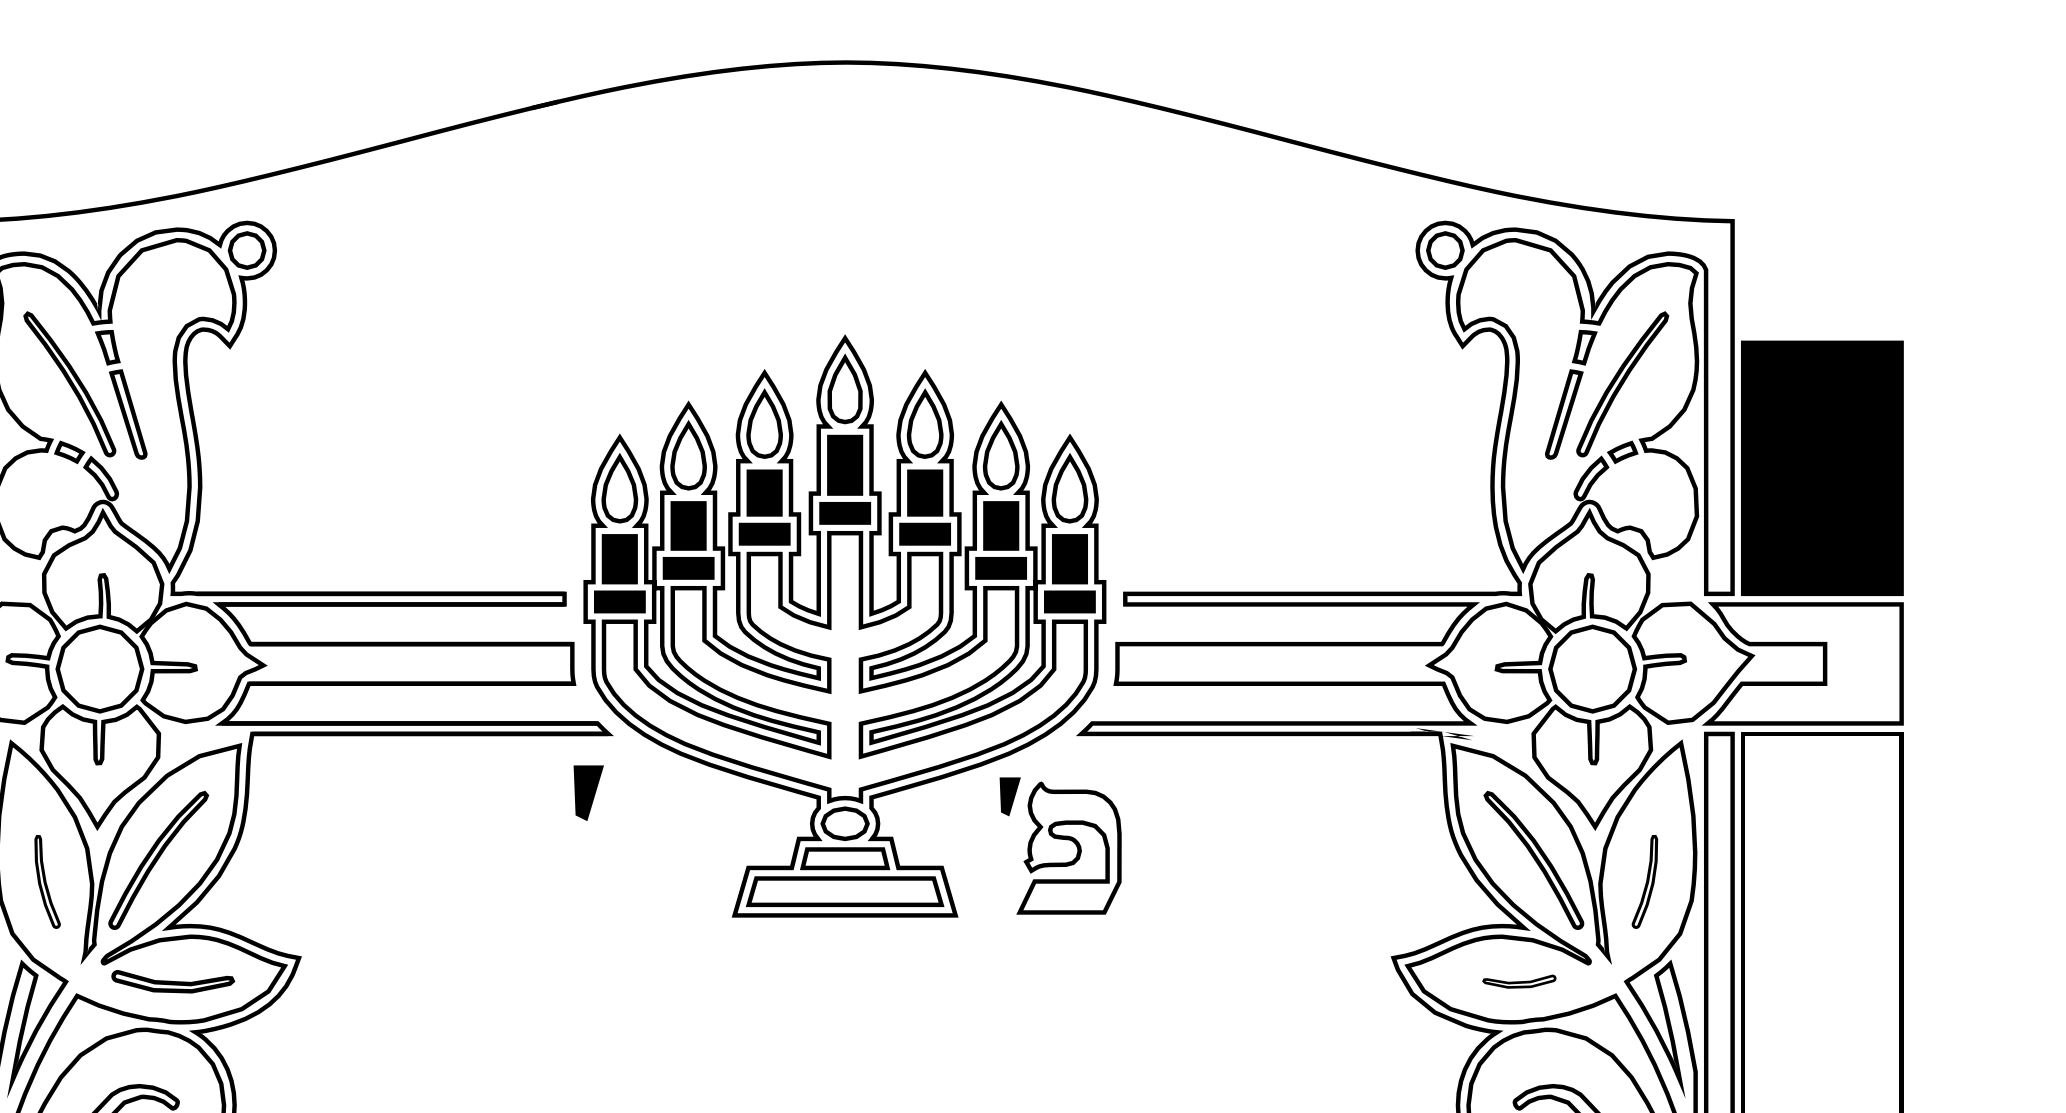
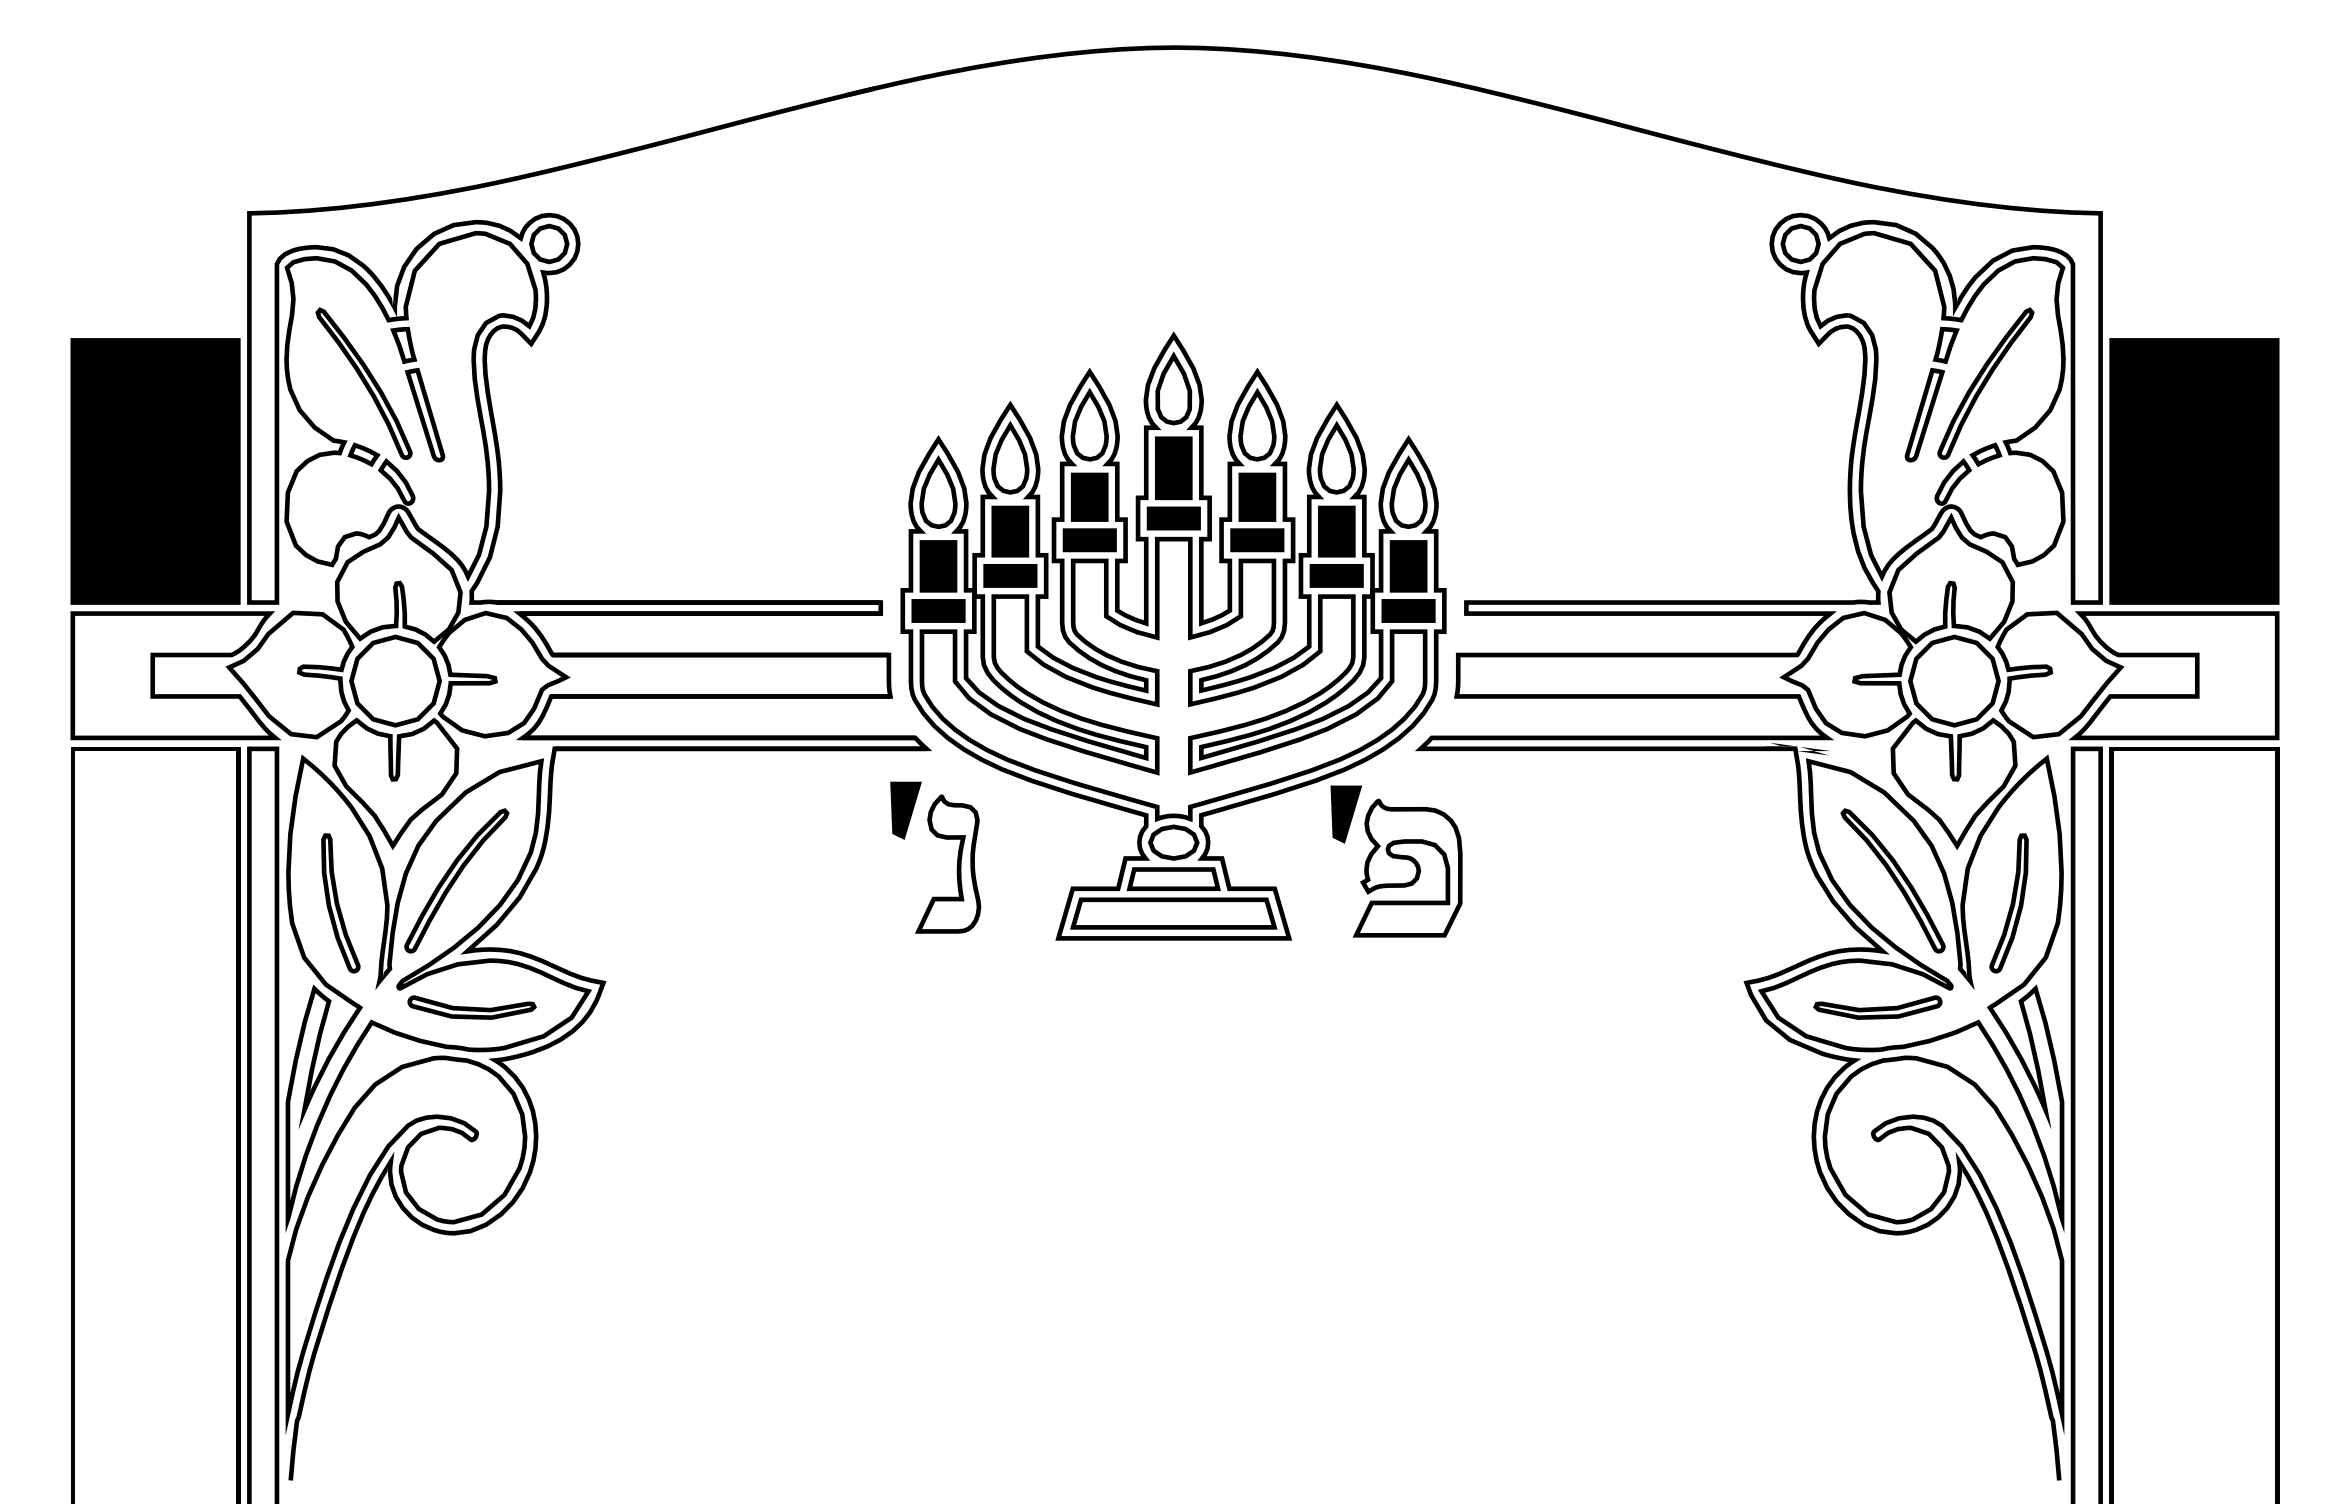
part: (1009, 796) -> (1345, 814), size x1.43
part: (637, 847) -> (956, 867), added
part: (47, 882) -> (340, 903), size x1.43
part: (1644, 882) -> (2008, 903), size x1.43
part: (1518, 981) -> (1877, 1007), size x1.67

